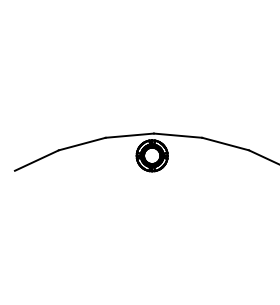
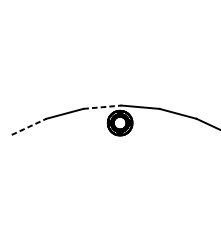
line: (130, 135) -> (103, 107), solid -> dashed
line: (37, 160) -> (29, 126), solid -> dashed

